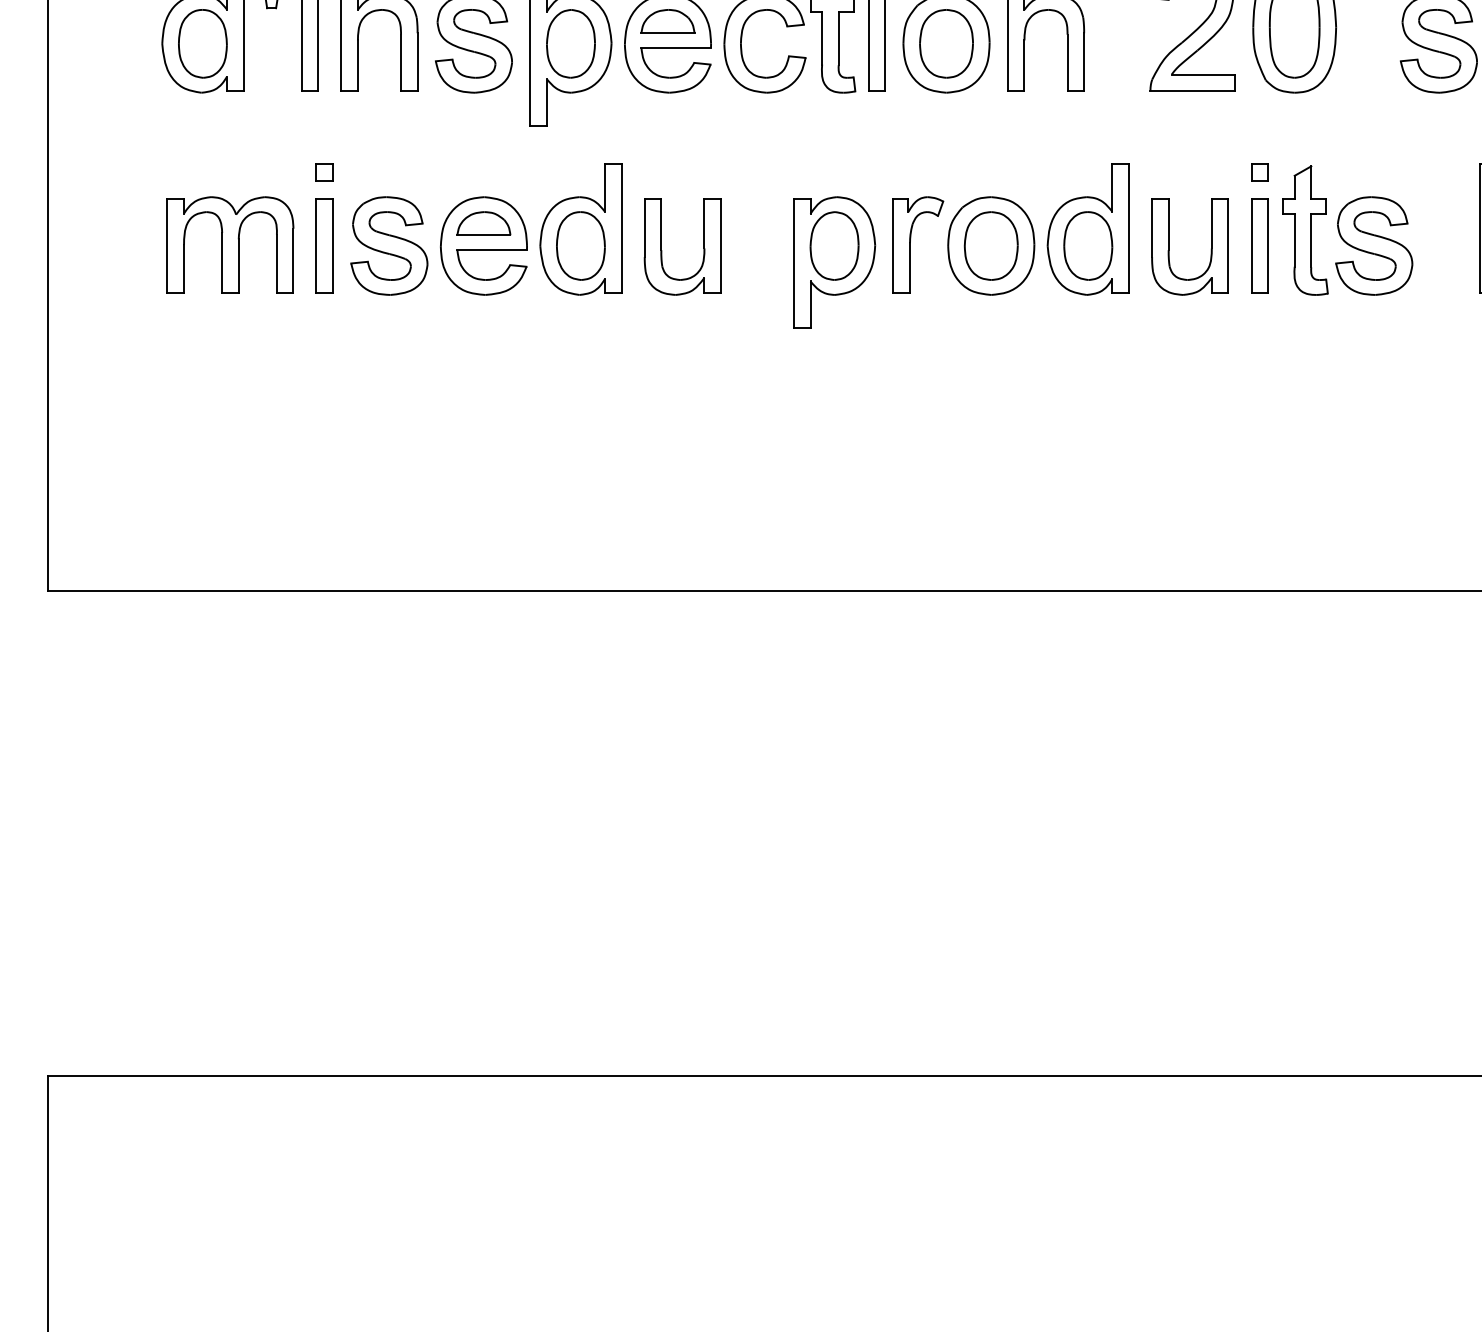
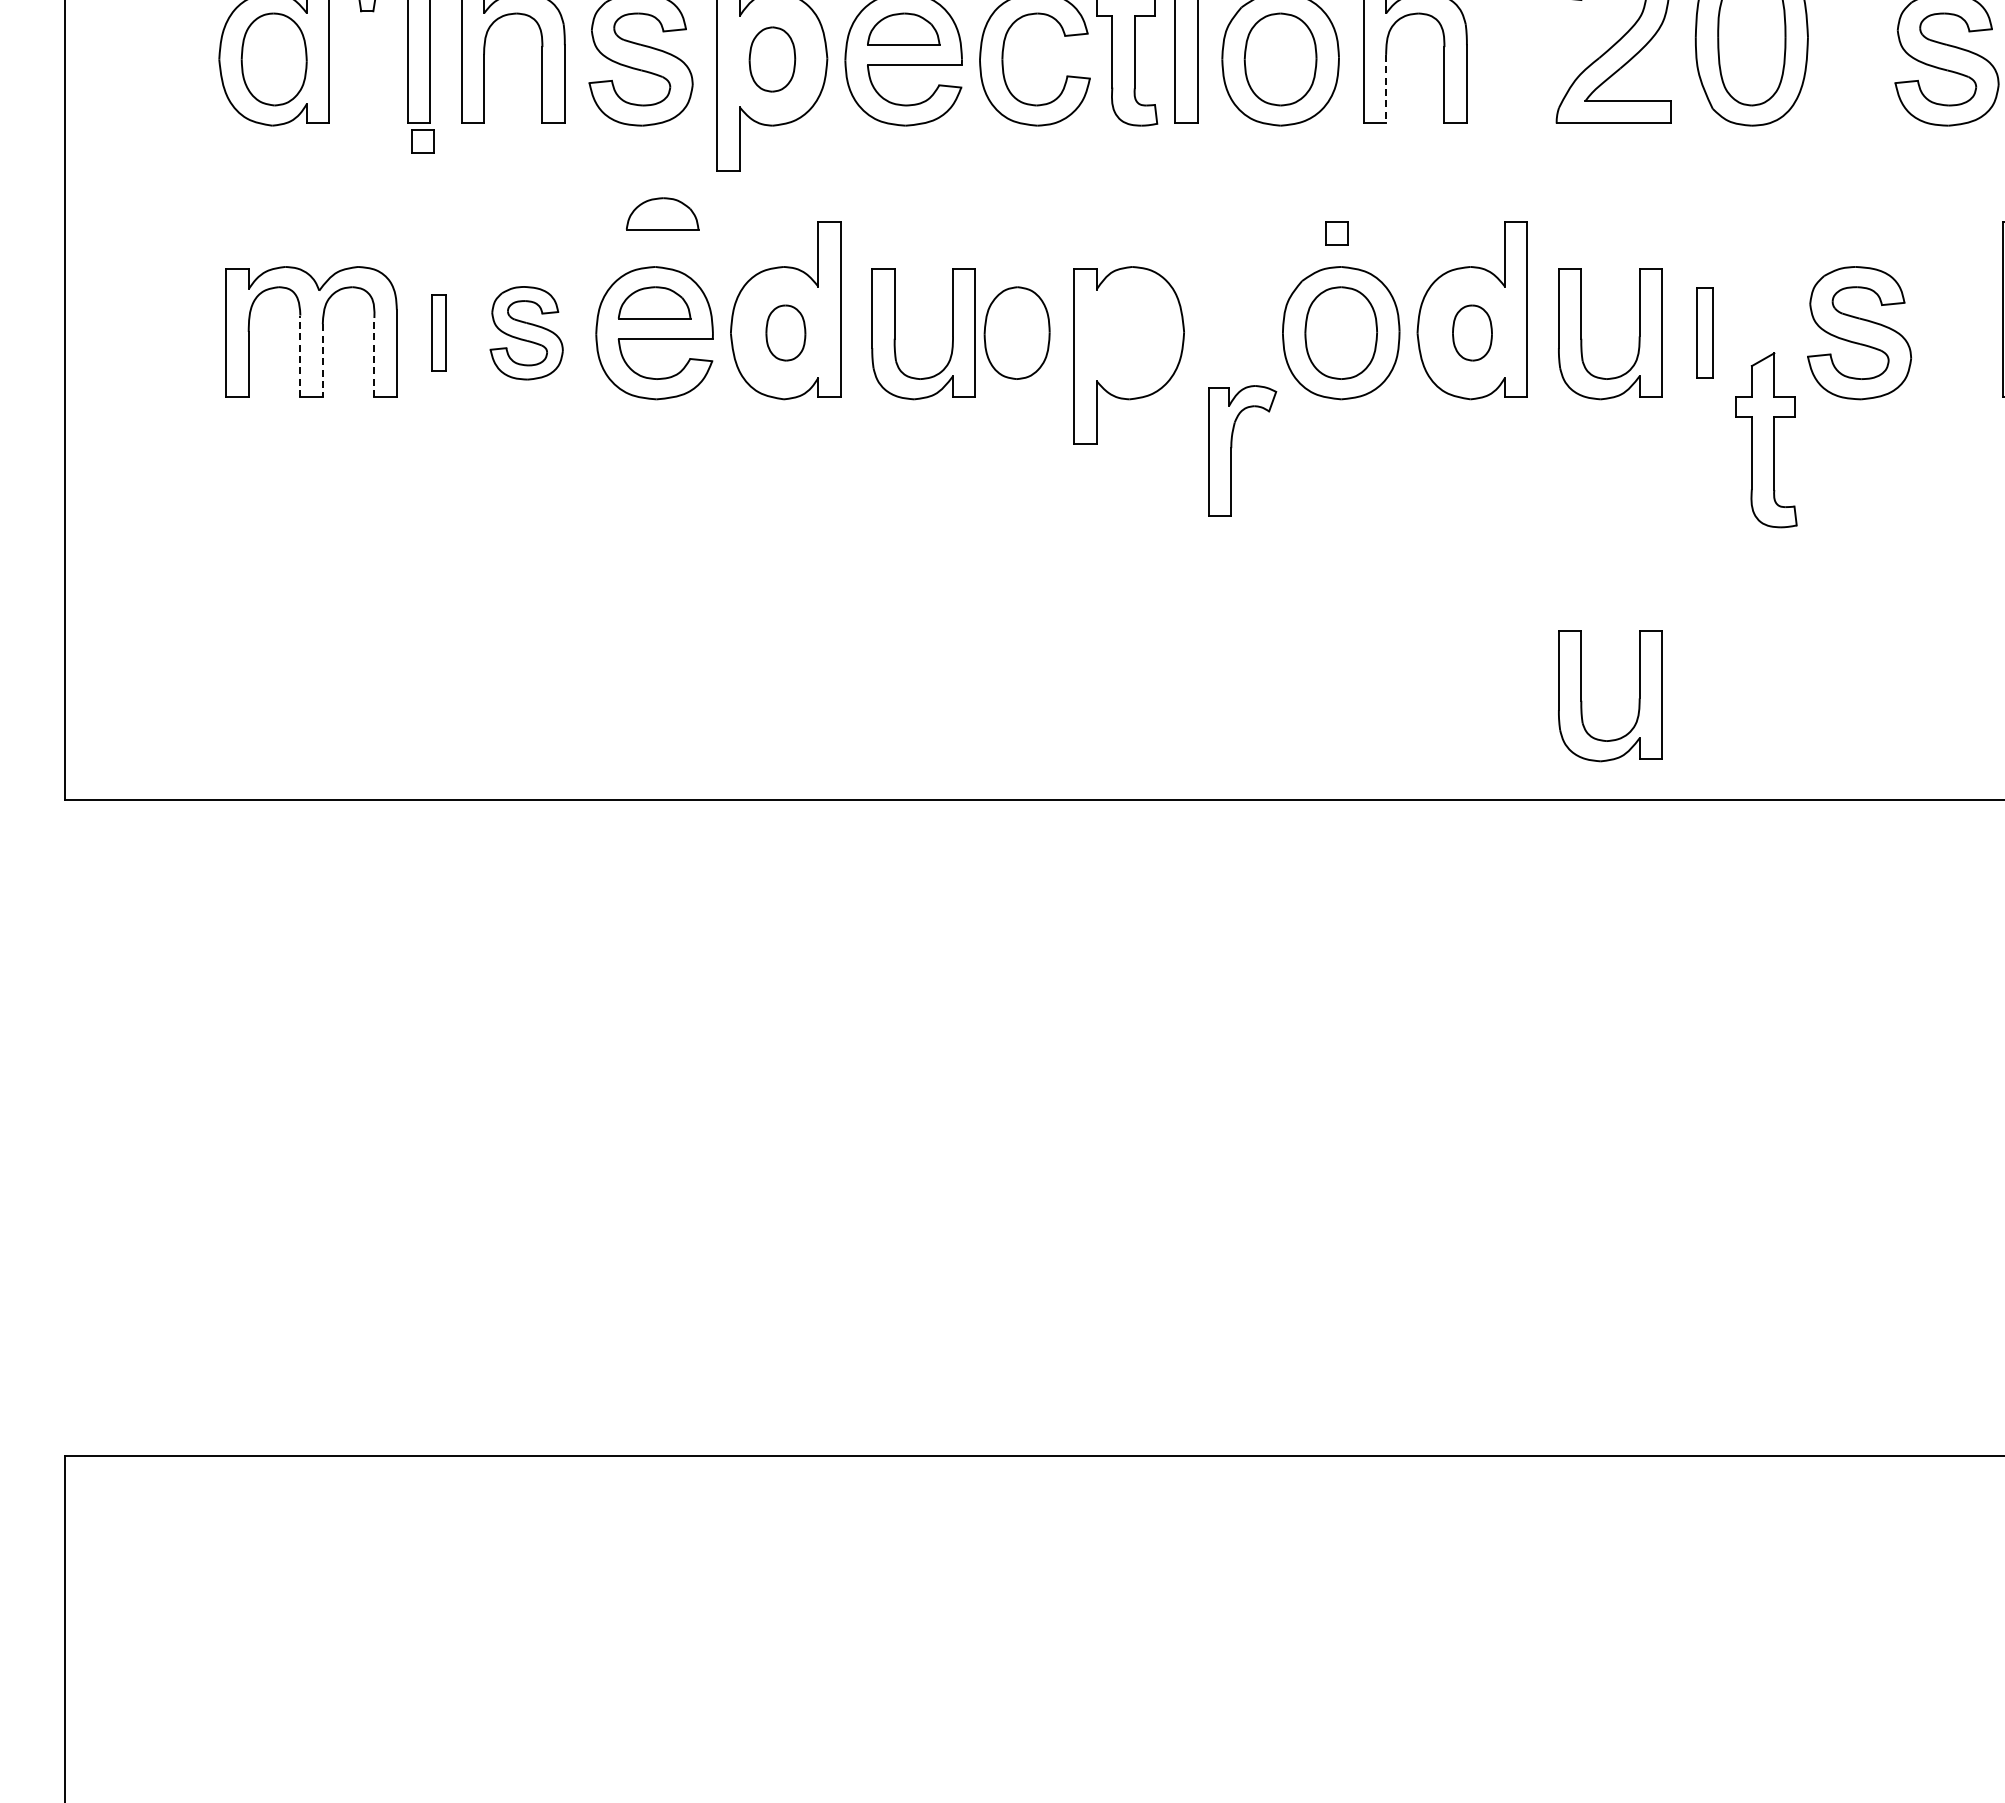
part: (571, 43) -> (772, 59), size x0.7
line: (1024, 66) -> (1386, 89), solid -> dashed
part: (489, 157) -> (662, 213), added
part: (324, 172) -> (422, 141), moved
part: (1259, 172) -> (1336, 233), moved
part: (1305, 230) -> (1766, 440), moved
part: (910, 242) -> (1232, 447), moved
part: (324, 245) -> (438, 332), size x0.6
part: (580, 245) -> (785, 332), size x0.6
part: (834, 245) -> (1016, 332), moved
part: (1088, 245) -> (1472, 332), size x0.6
part: (1259, 245) -> (1704, 332), size x0.7
part: (389, 246) -> (526, 333), size x0.7
line: (222, 263) -> (300, 356), solid -> dashed
line: (276, 264) -> (374, 357), solid -> dashed
line: (238, 266) -> (322, 361), solid -> dashed
part: (1210, 516) -> (1638, 698), added

